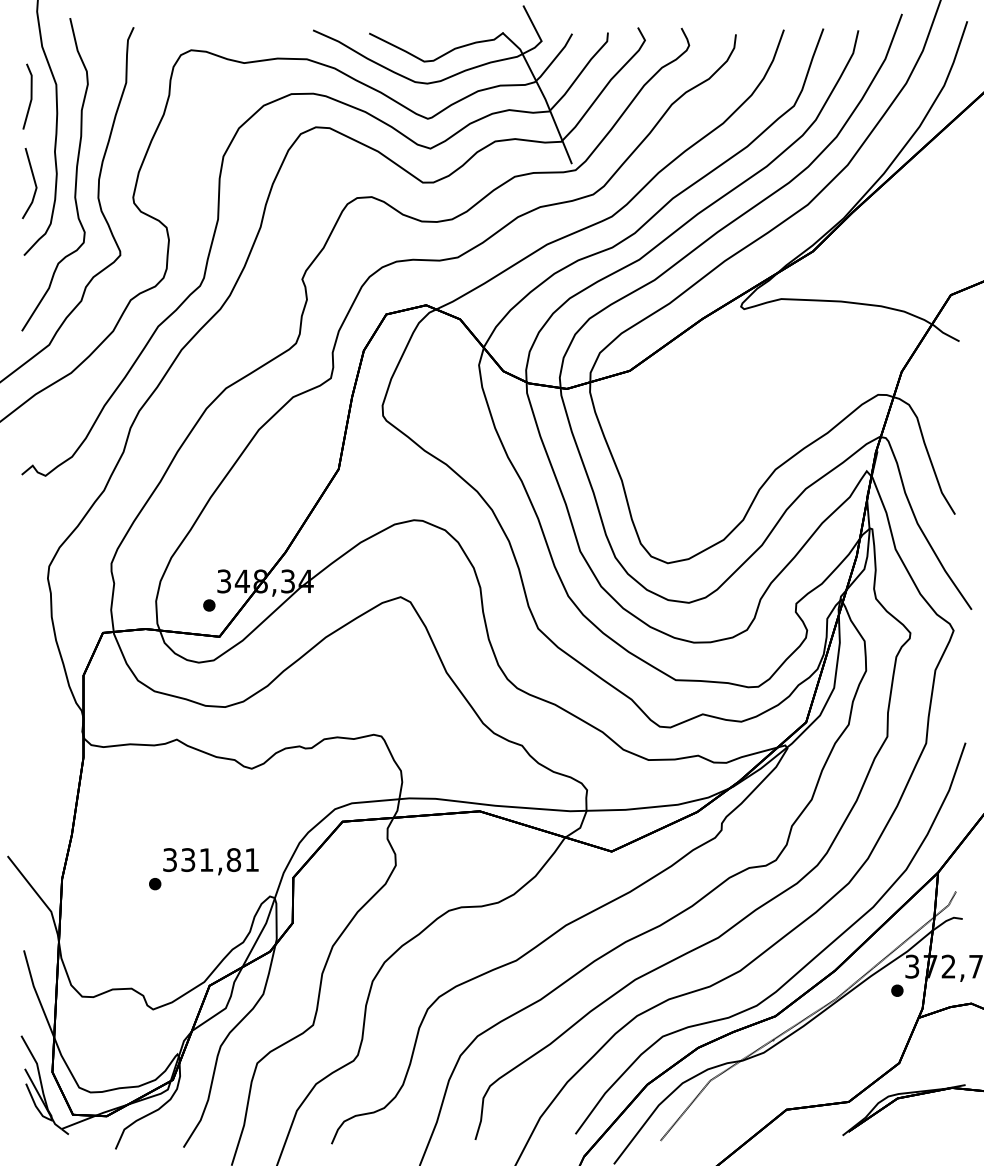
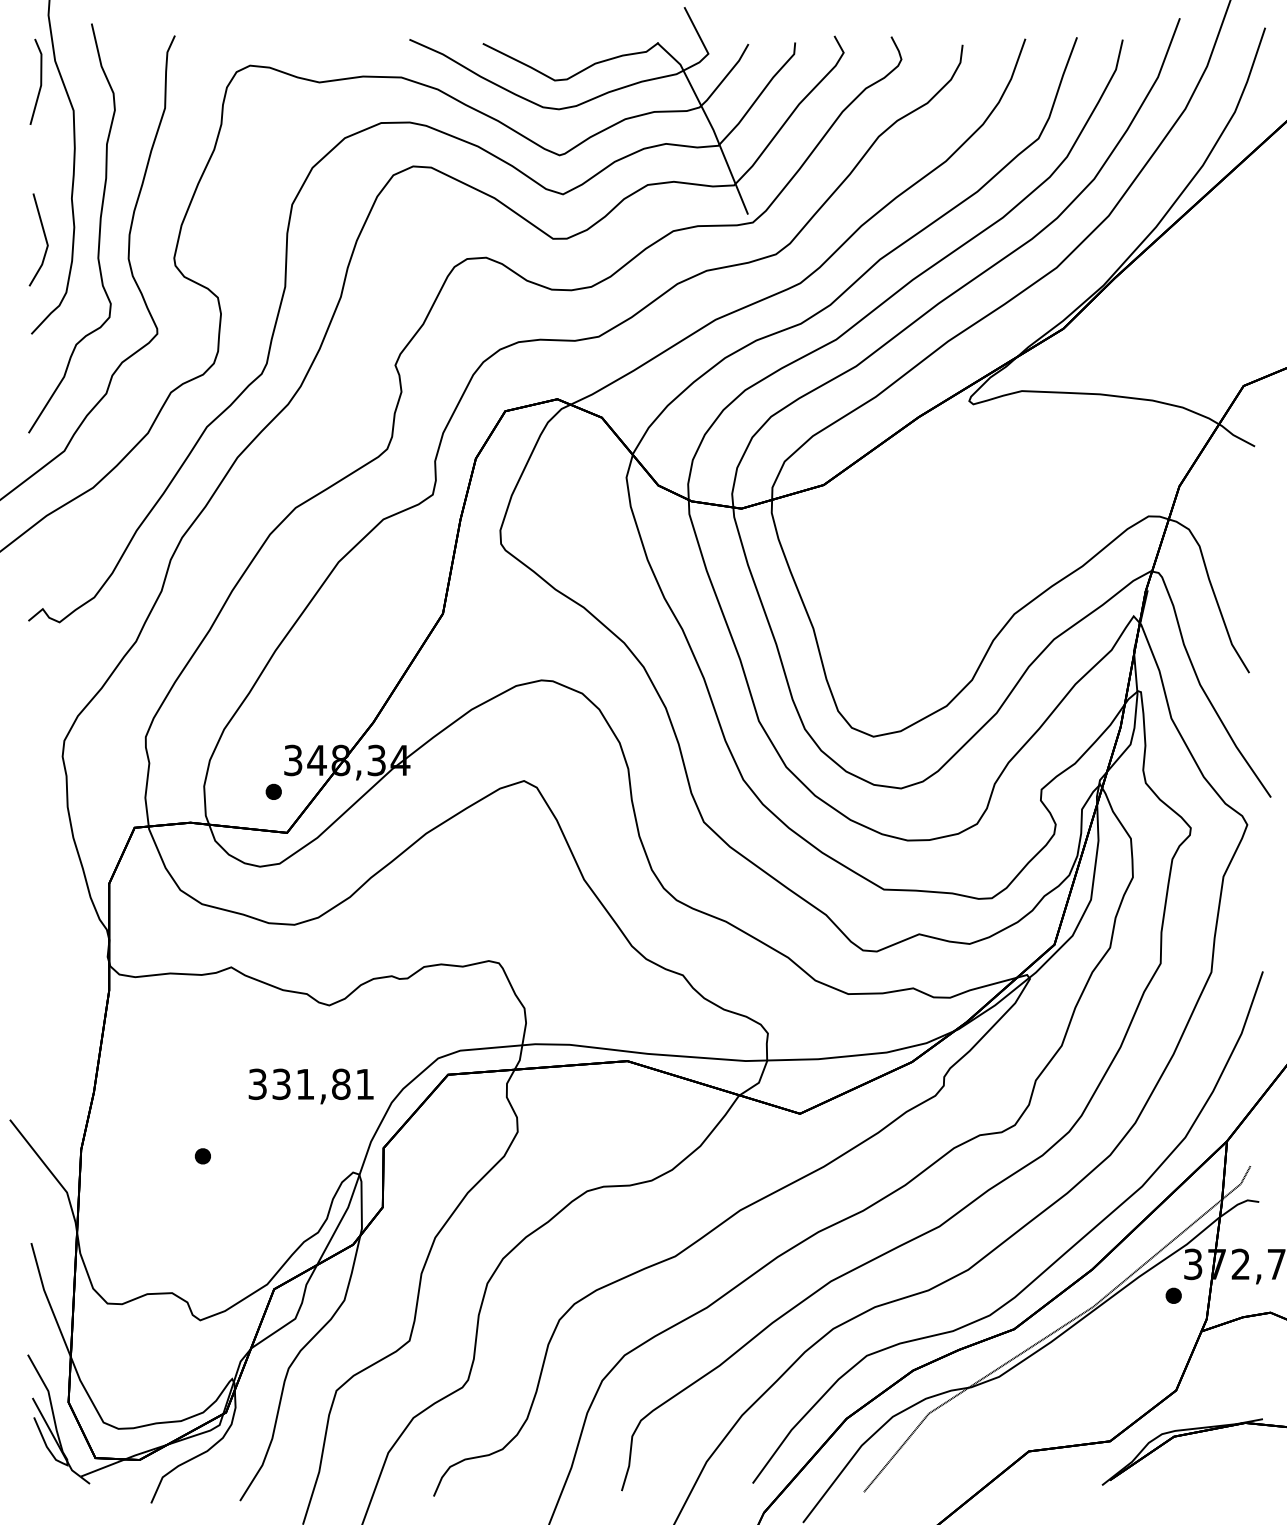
line: (30, 96) -> (39, 81), moved
text: (210, 861) -> (310, 1086), moved

